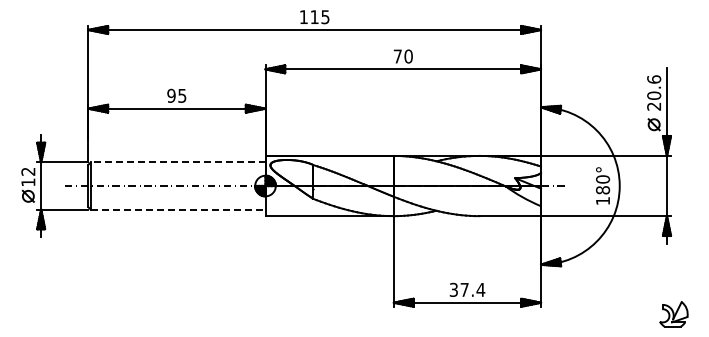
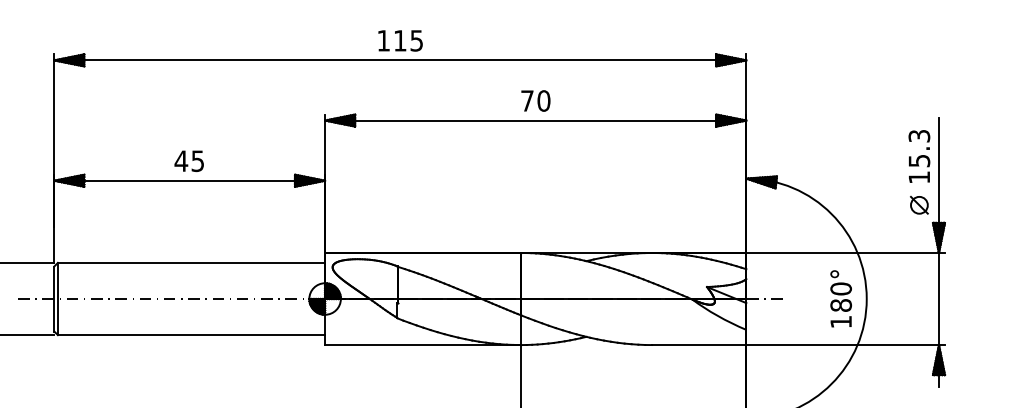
text: (654, 92) -> (919, 155), 20.6 -> 15.3
text: (171, 95) -> (181, 160), 95 -> 45
line: (177, 162) -> (190, 263), dashed -> solid
line: (178, 209) -> (192, 334), dashed -> solid

